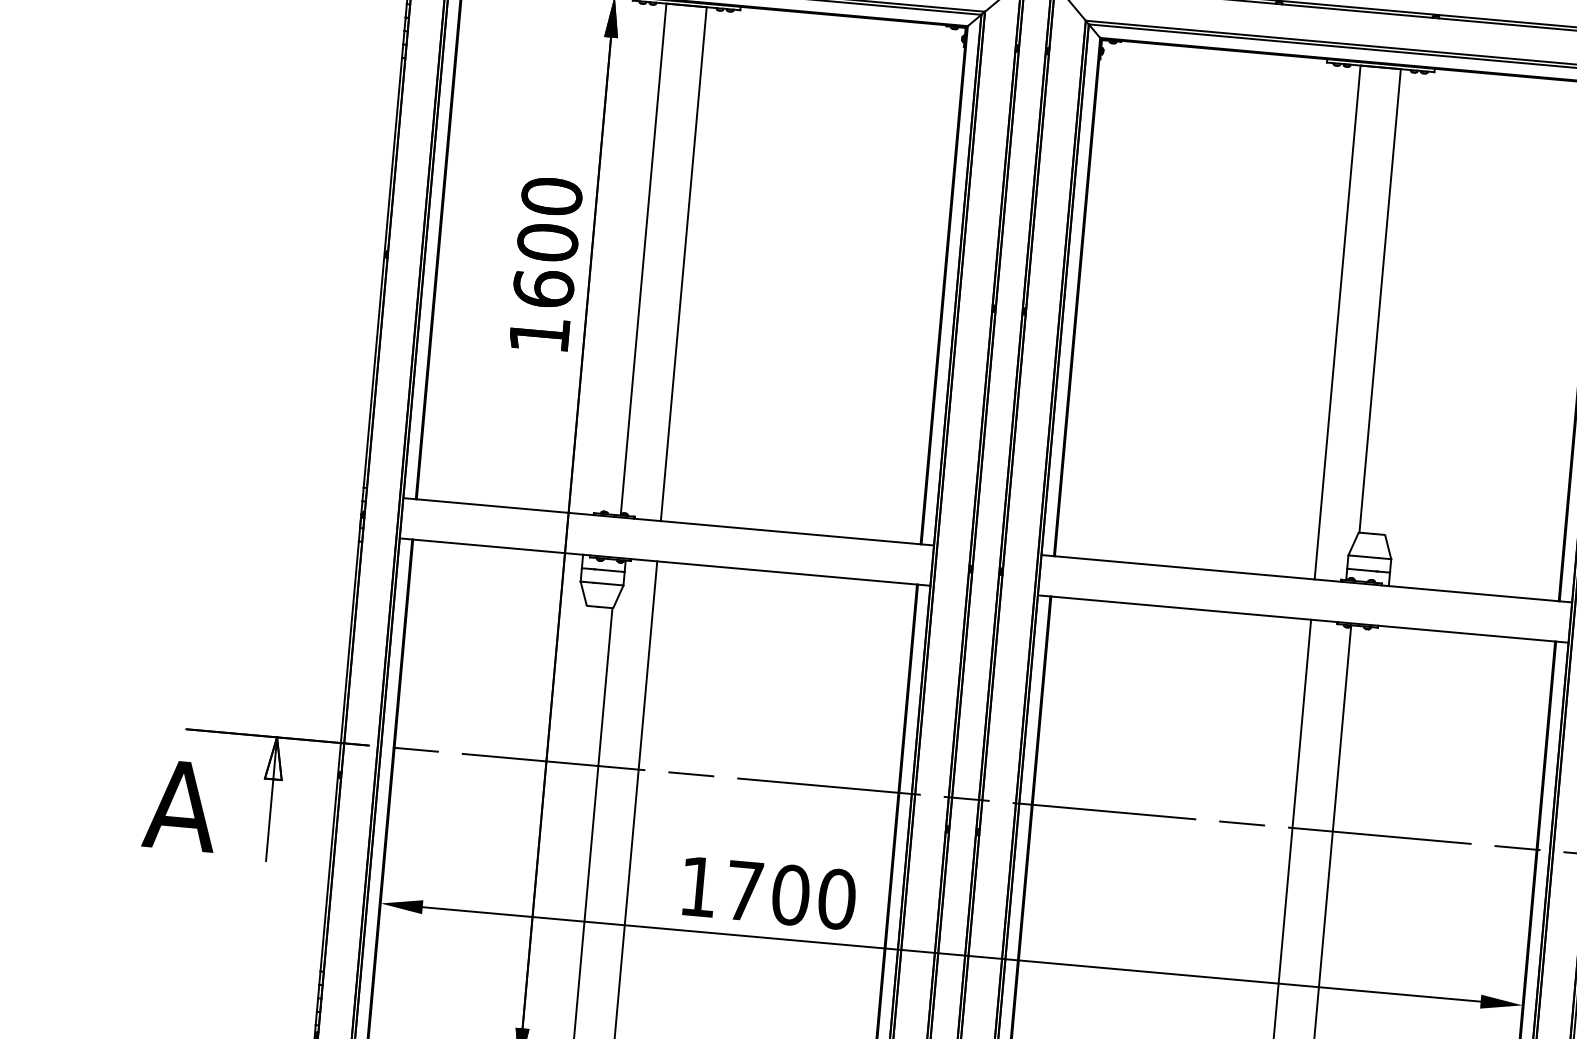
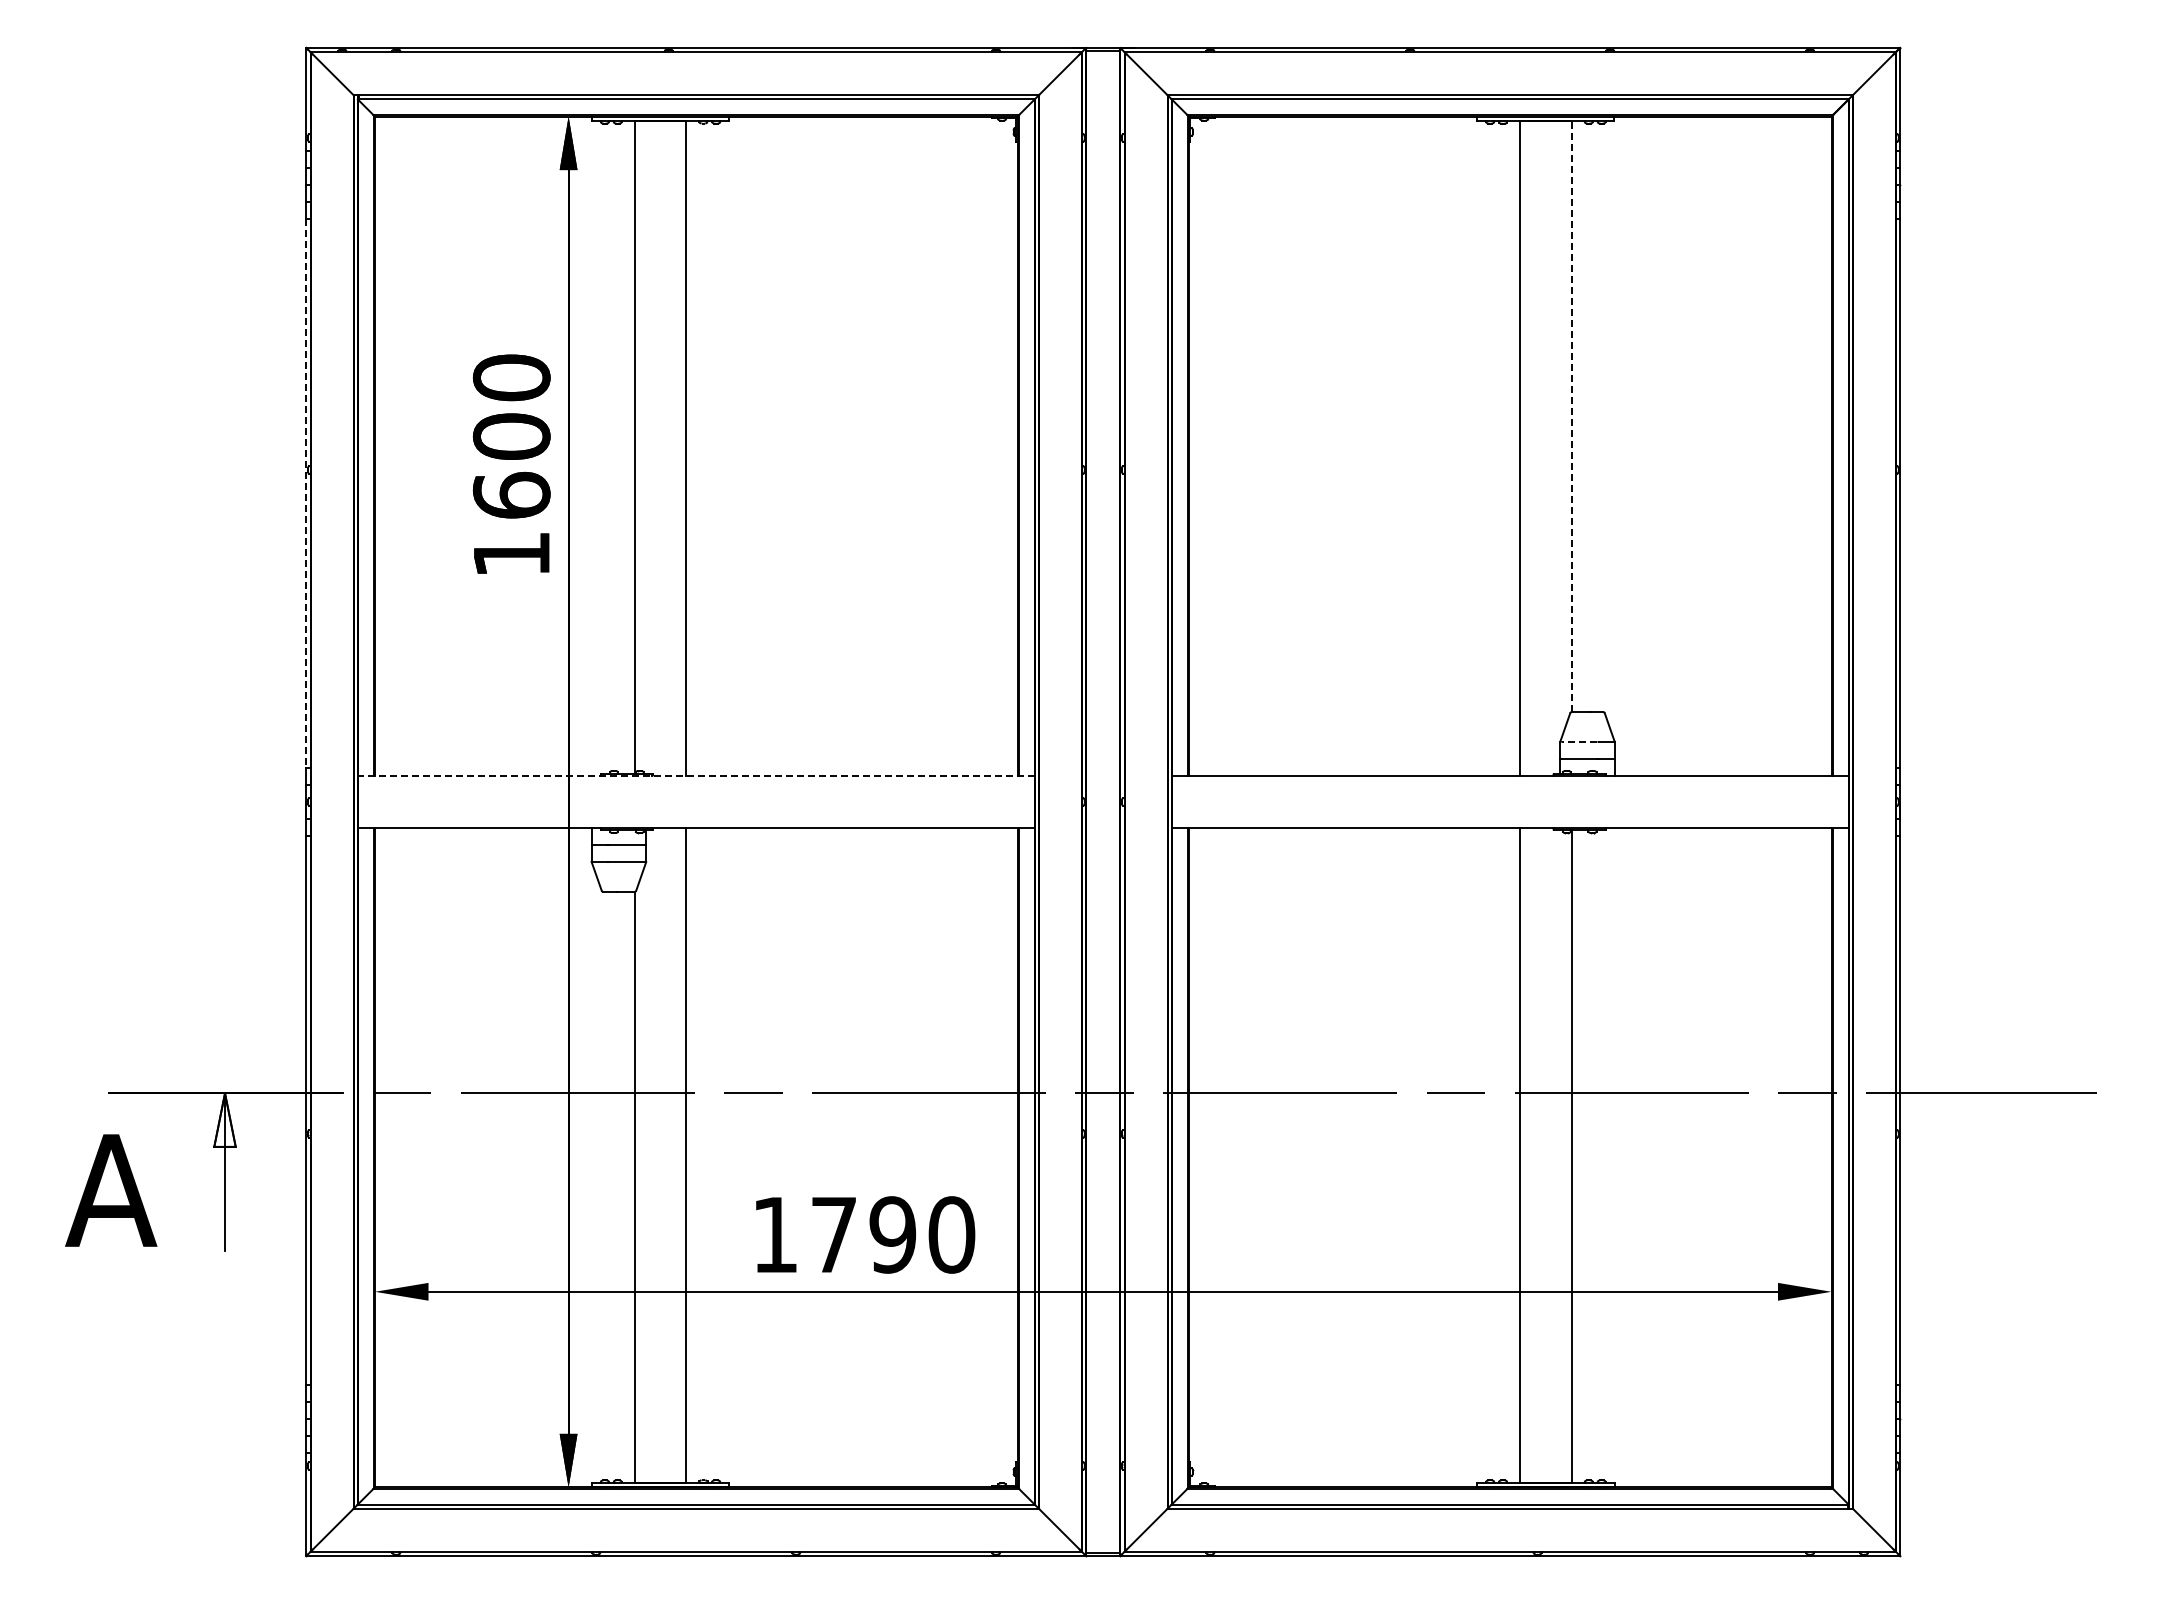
line: (382, 273) -> (306, 494), solid -> dashed
line: (1380, 300) -> (1571, 416), solid -> dashed
line: (668, 521) -> (695, 776), solid -> dashed
line: (1363, 557) -> (1579, 742), solid -> dashed
text: (790, 894) -> (892, 1234), 1700 -> 1790

